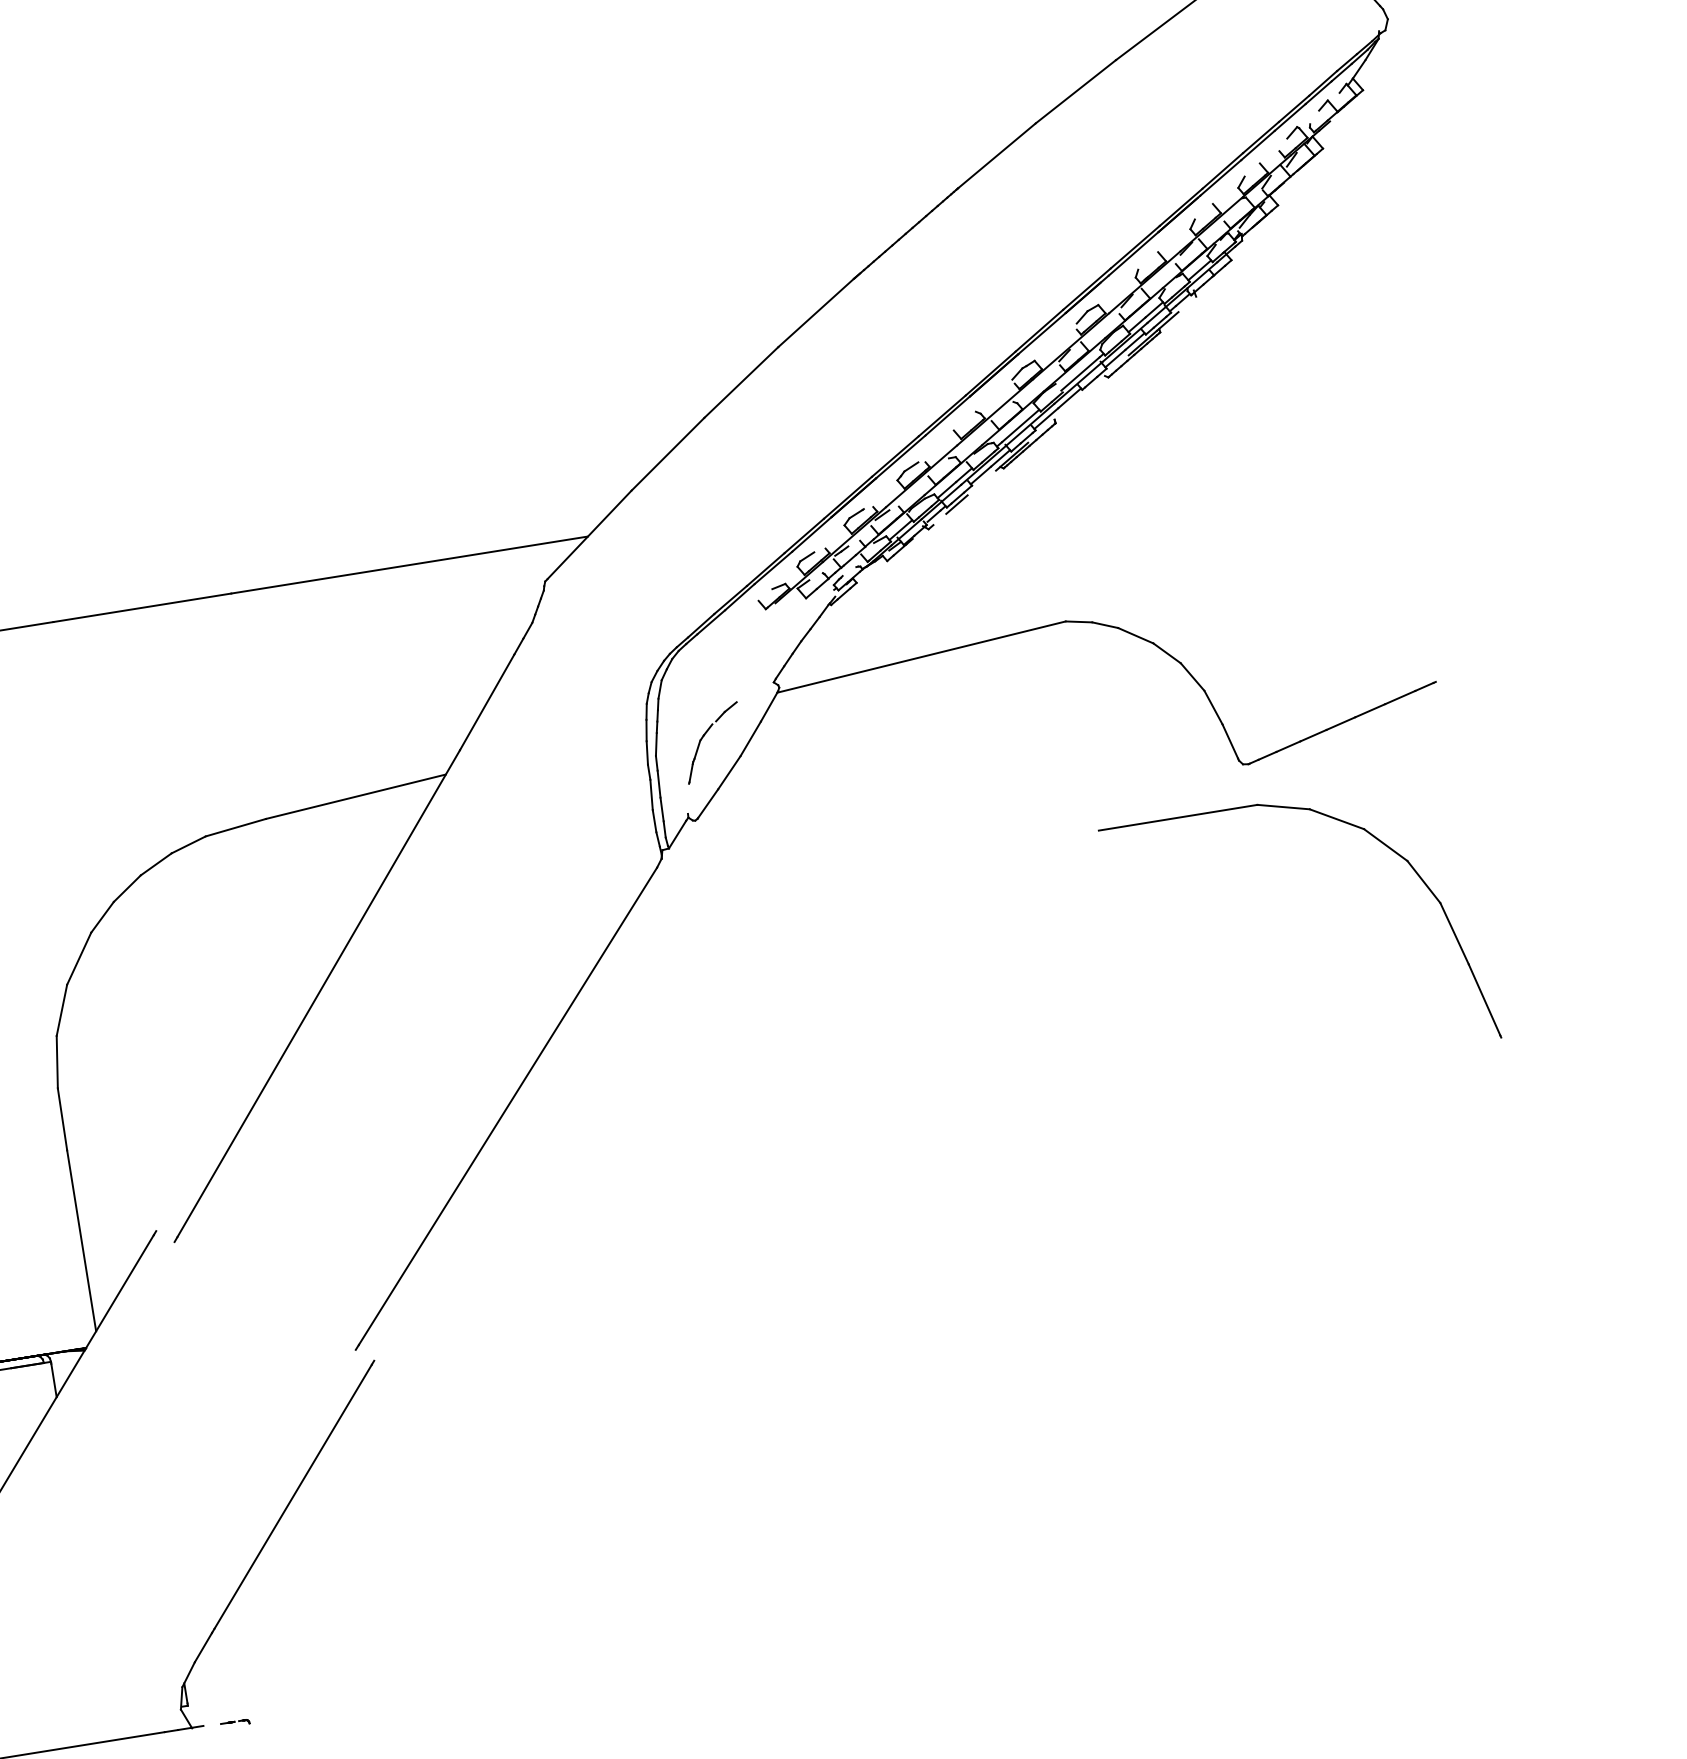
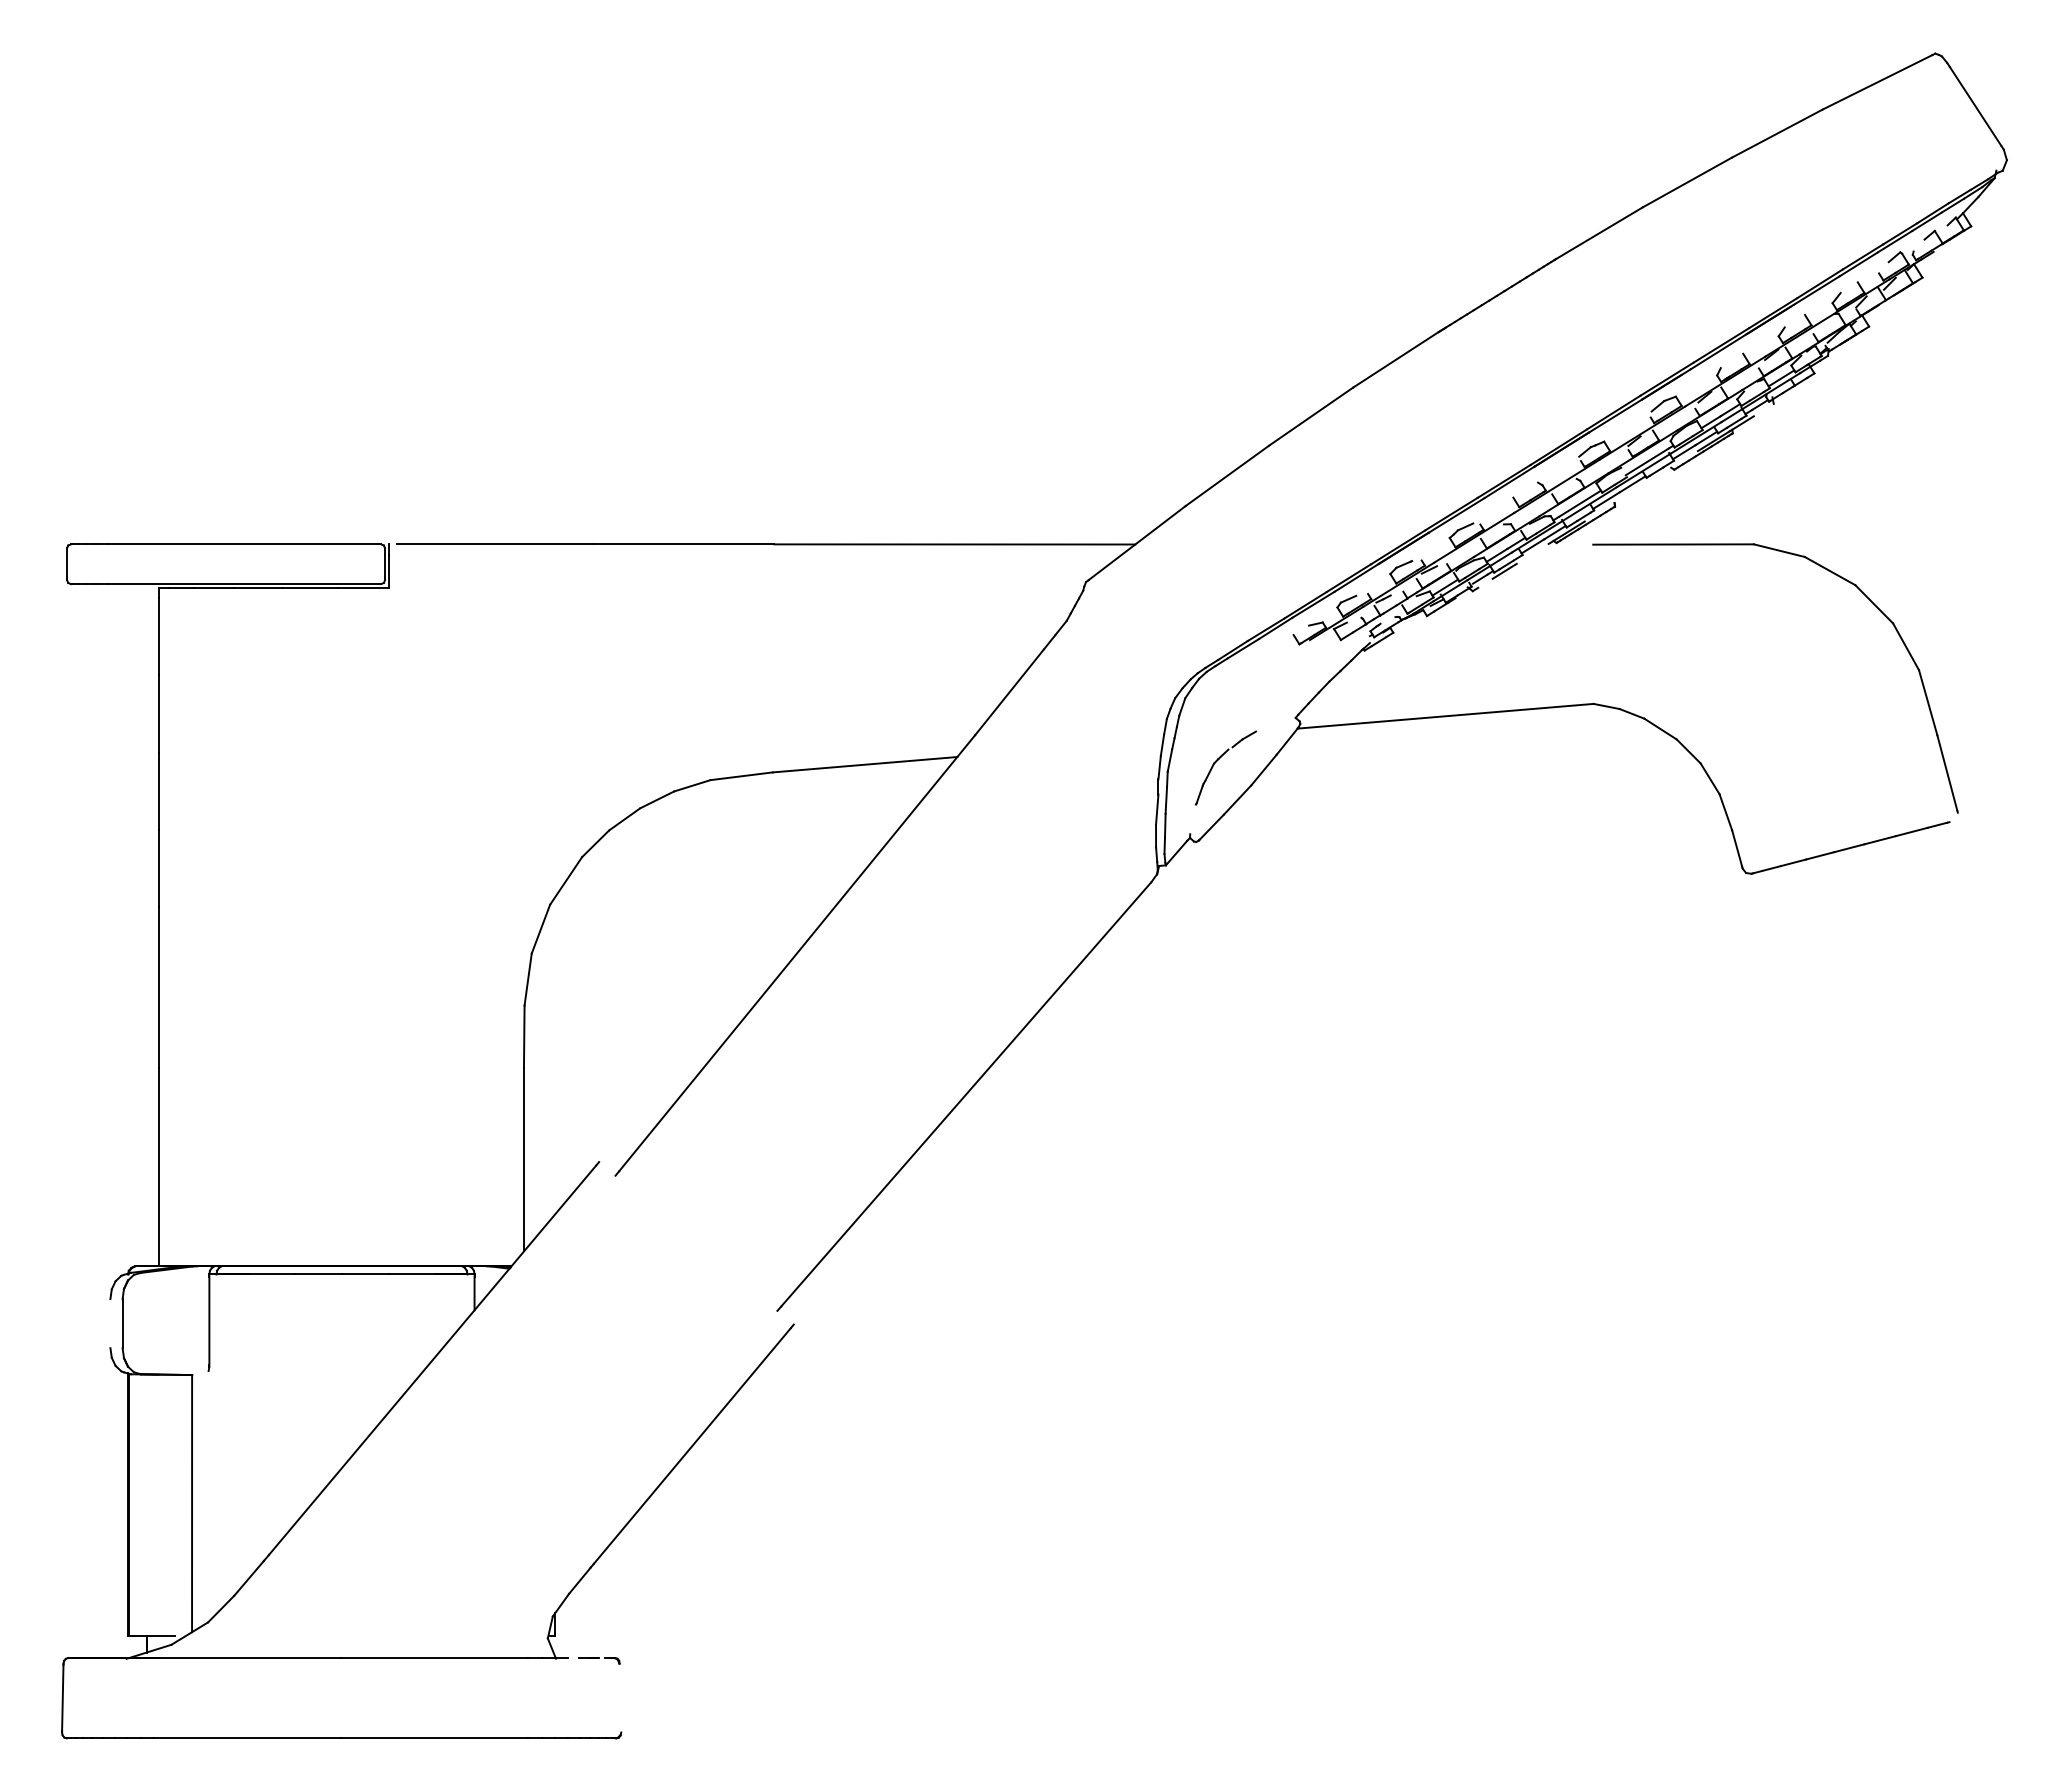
part: (1342, 822) -> (1835, 575), moved
part: (235, 1723) -> (599, 1660), size x1.43

